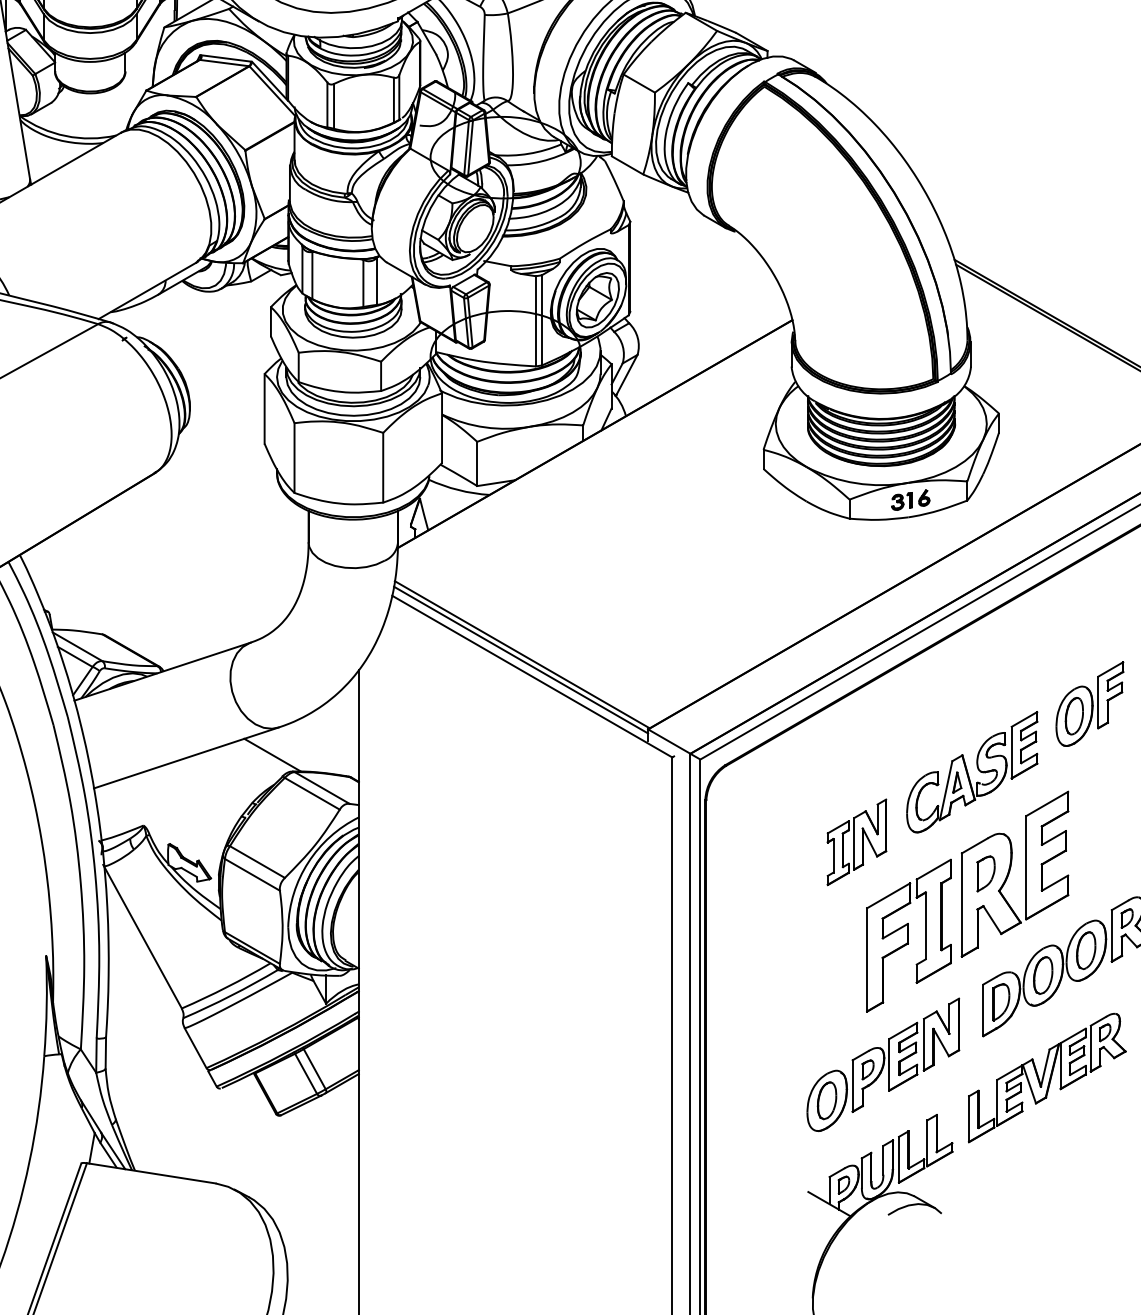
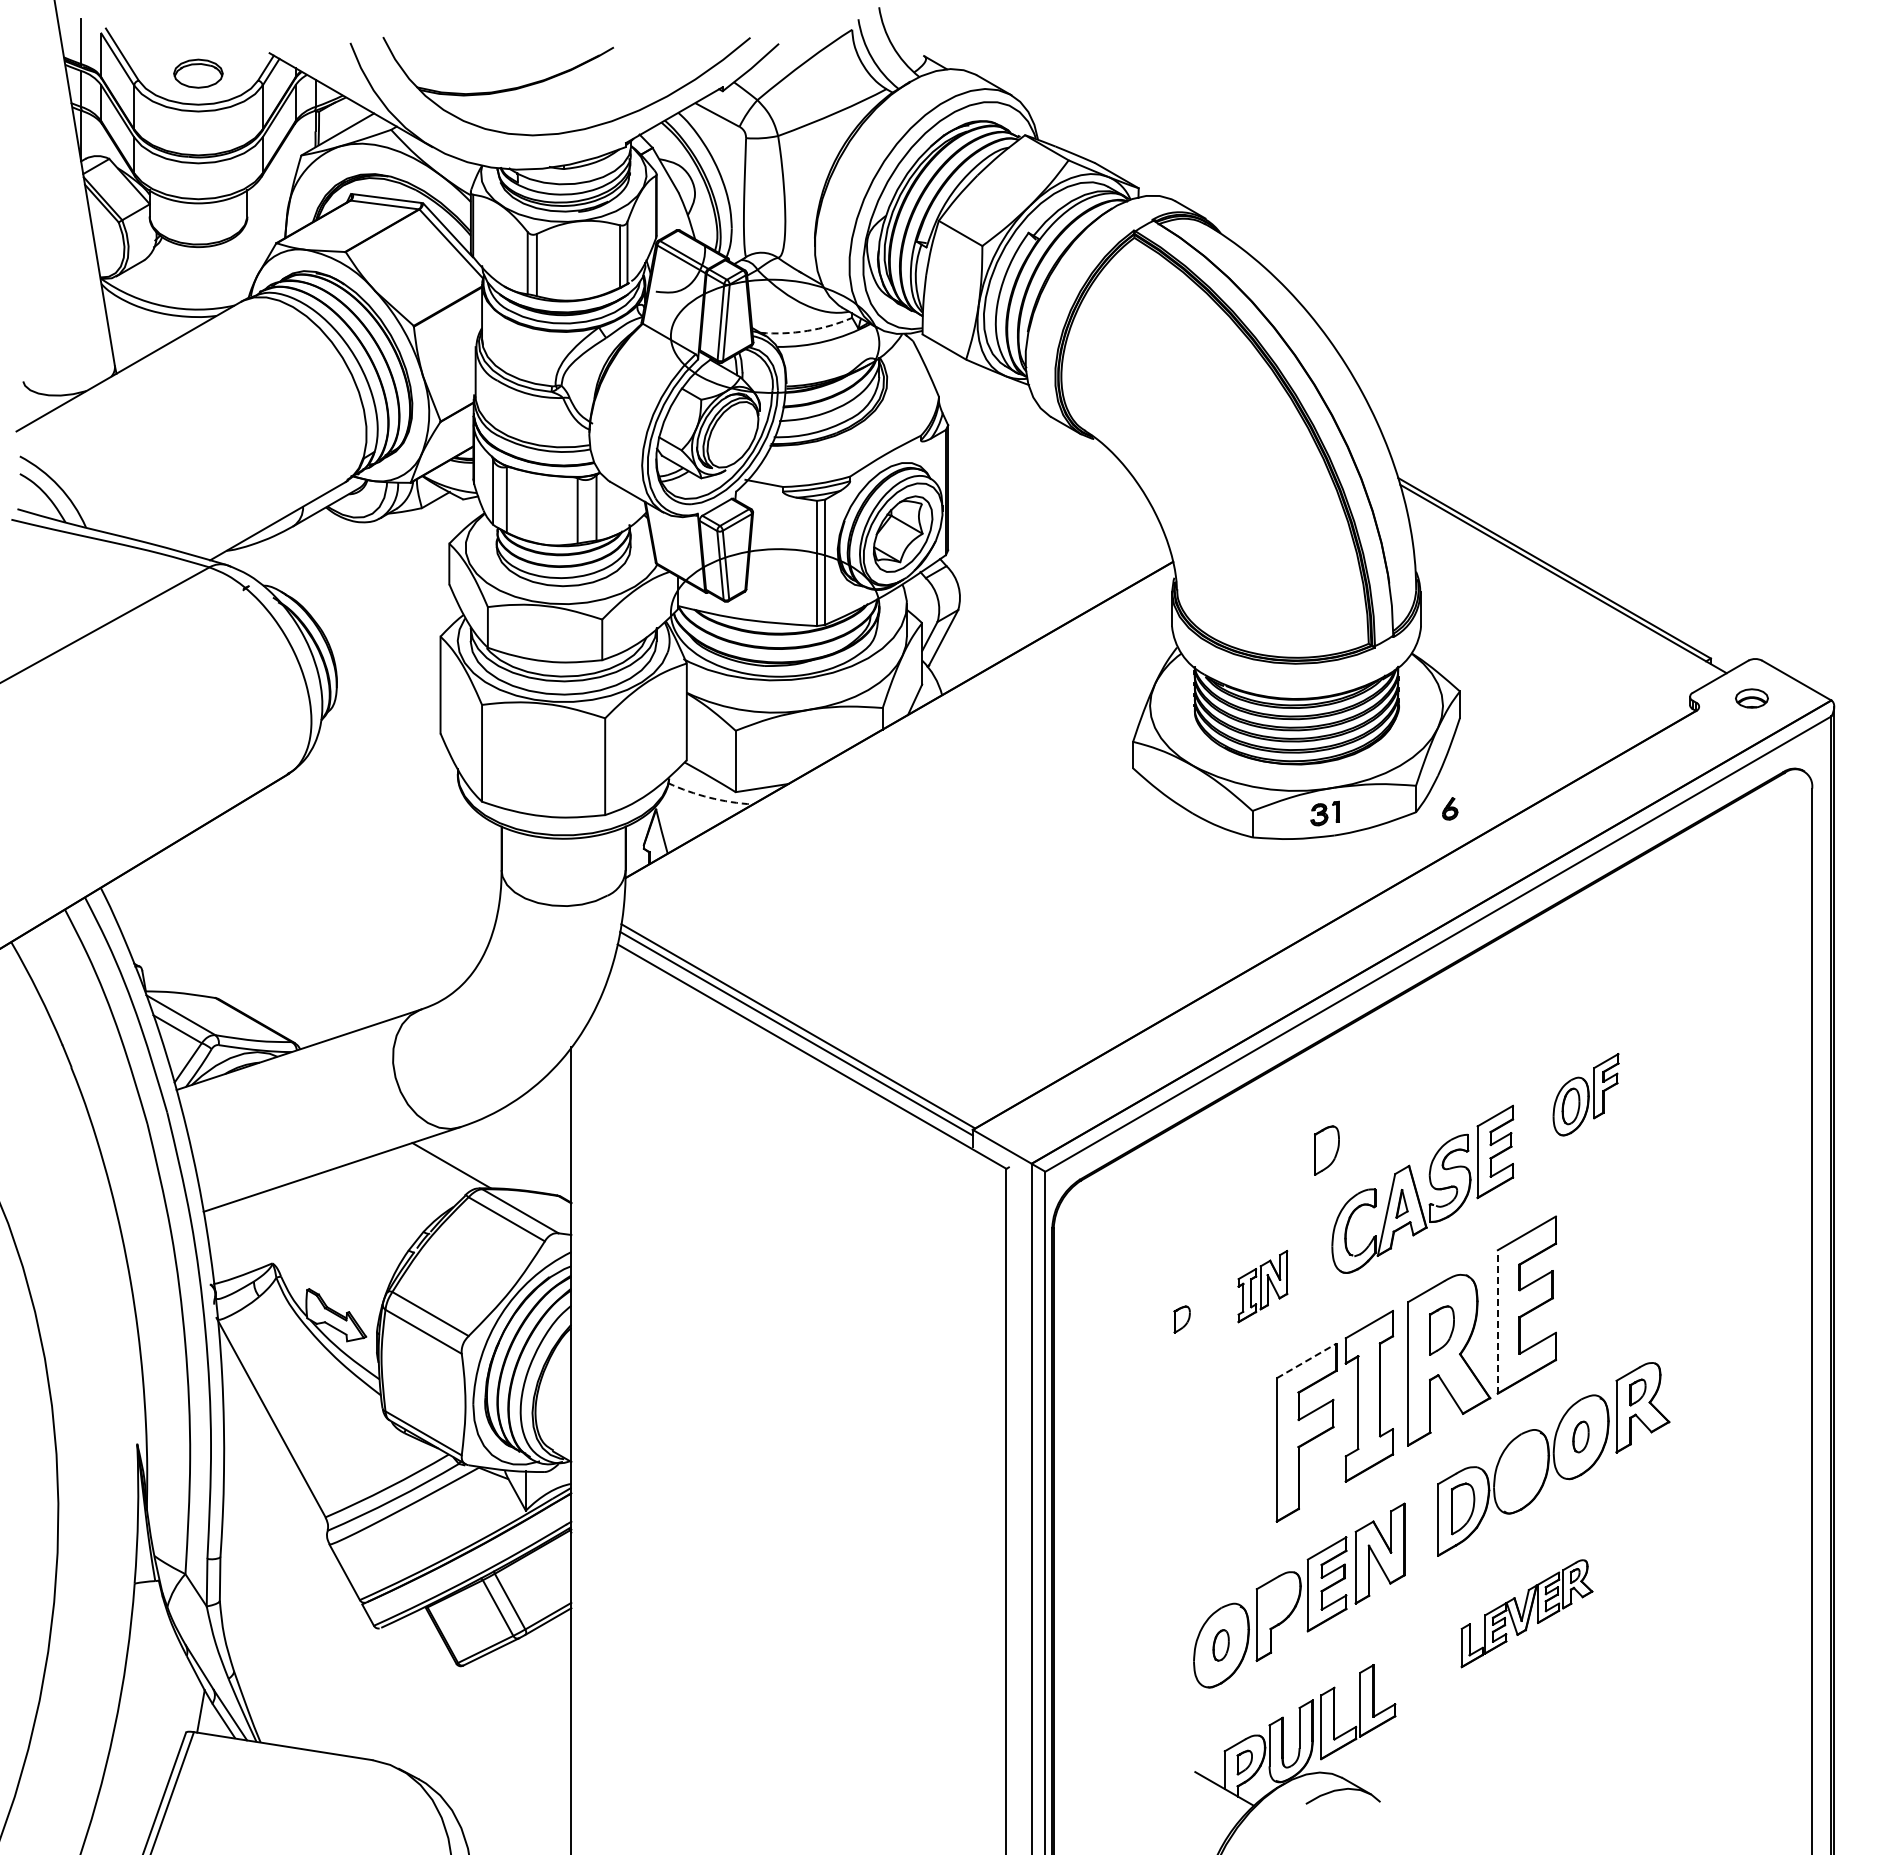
arc: (528, 153) -> (807, 330), solid -> dashed
arc: (458, 489) -> (709, 797), solid -> dashed
part: (924, 497) -> (1450, 808), moved
part: (1089, 703) -> (1585, 1094), size x0.7
part: (902, 744) -> (1326, 1150), added
part: (856, 842) -> (1262, 1286), size x0.6
line: (1026, 867) -> (1497, 1321), solid -> dashed
line: (889, 895) -> (1307, 1360), solid -> dashed
part: (1085, 950) -> (1580, 1436), size x0.6
part: (1042, 975) -> (1520, 1471), removed
part: (867, 1069) -> (1181, 1319), moved
part: (1046, 1077) -> (1526, 1613), size x0.6
part: (826, 1100) -> (1220, 1645), size x0.6

